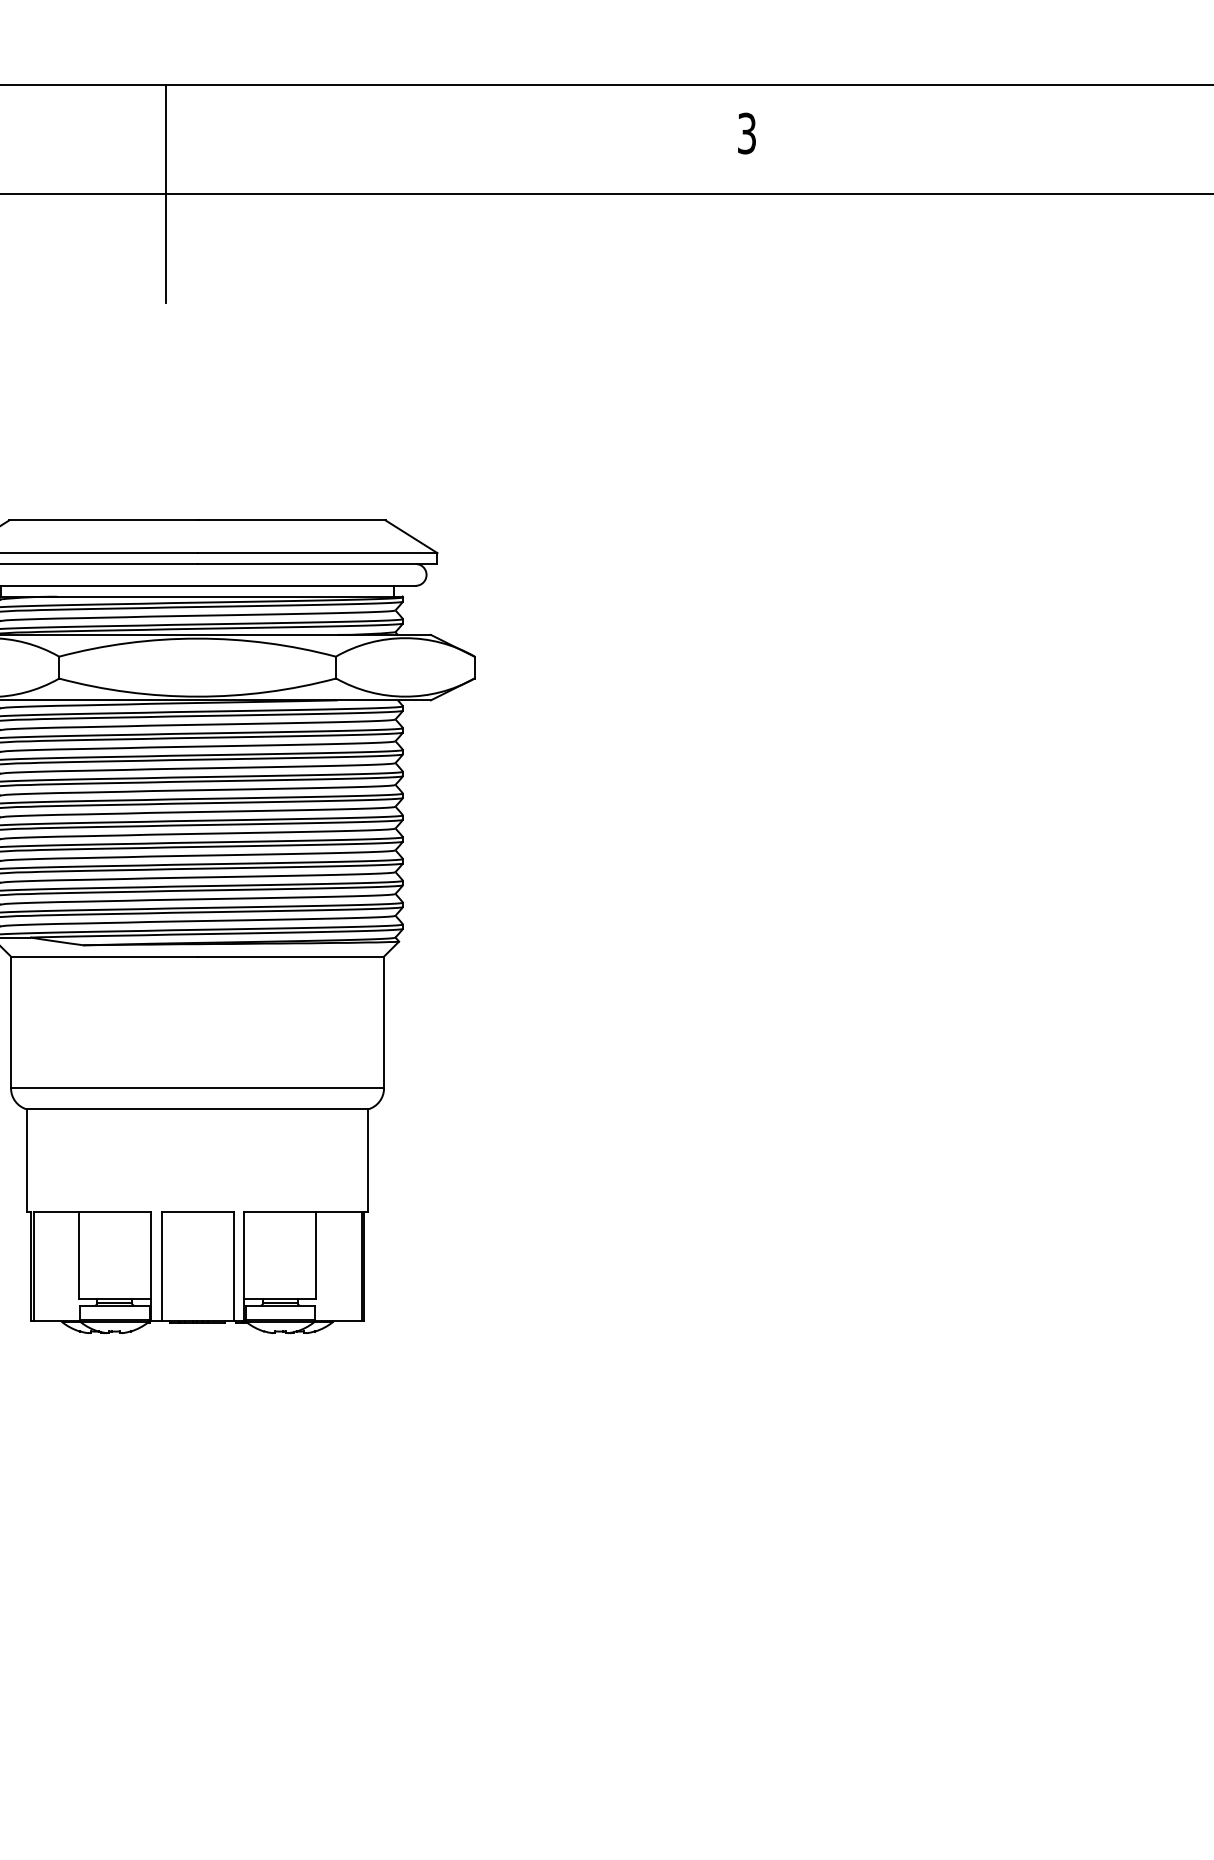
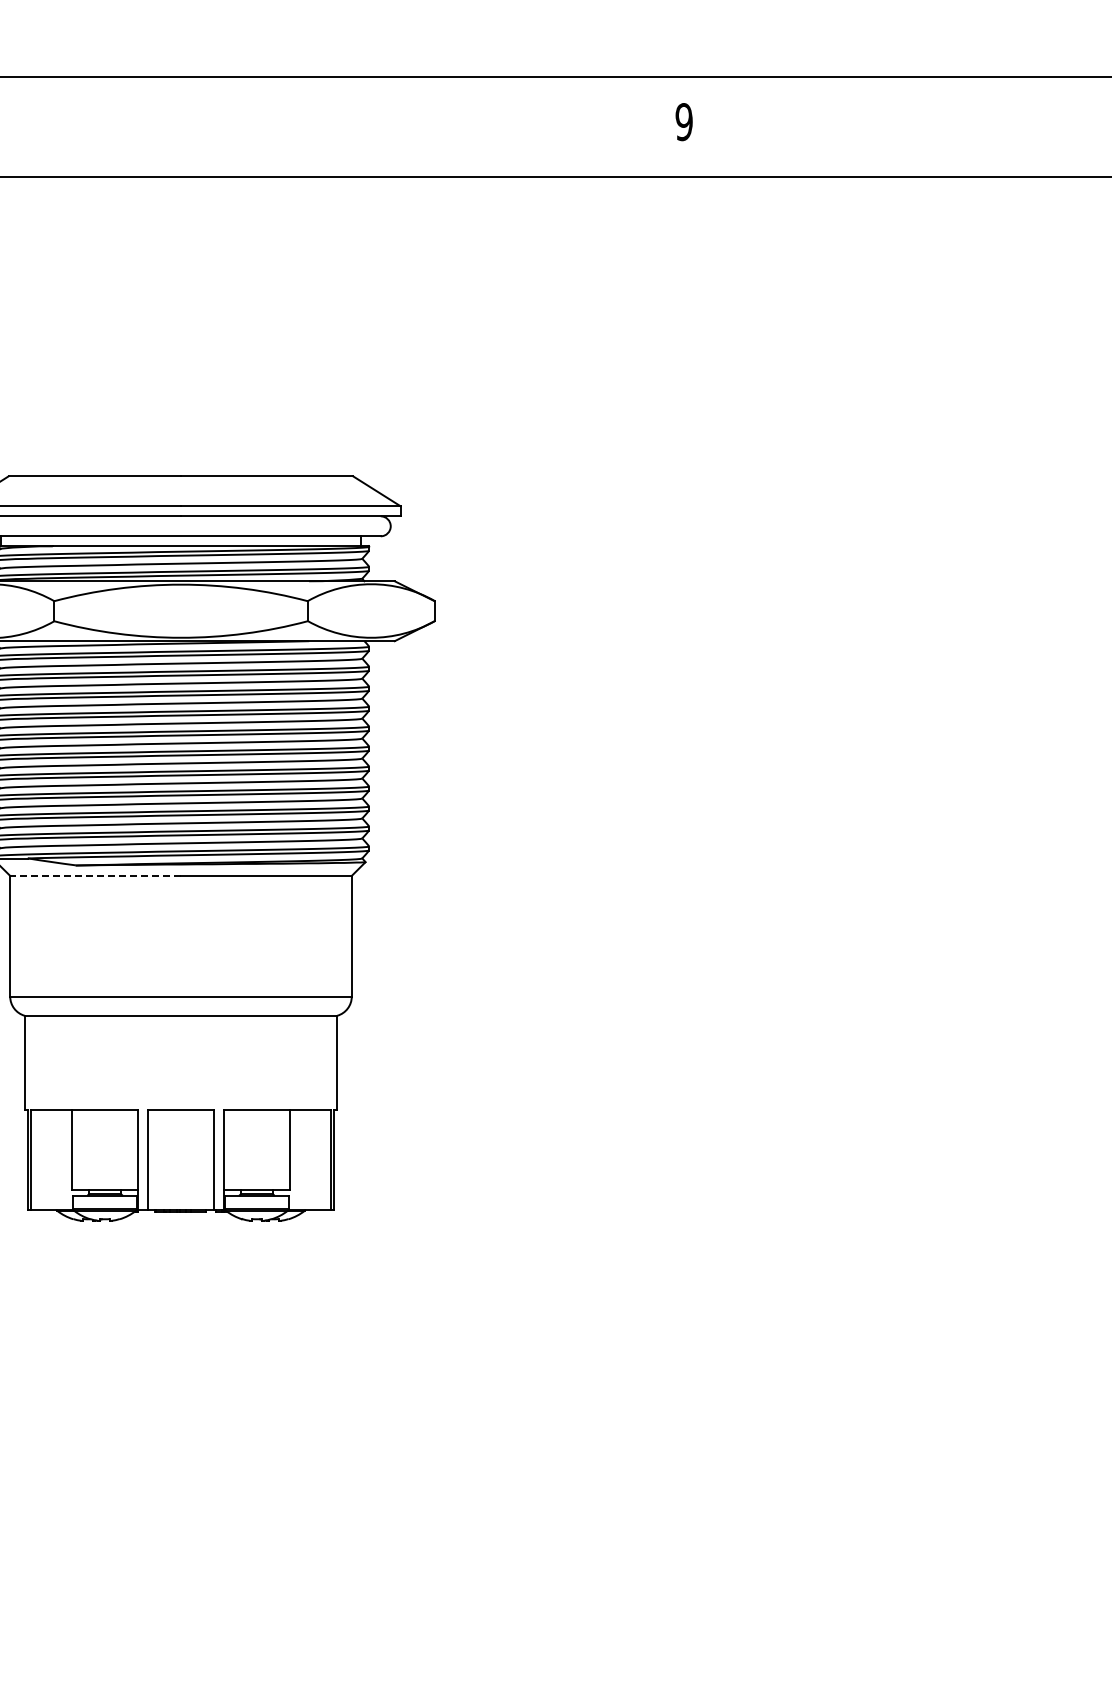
text: (746, 134) -> (683, 122), 3 -> 9
line: (166, 194) -> (152, 177), removed
line: (104, 956) -> (95, 875), solid -> dashed

